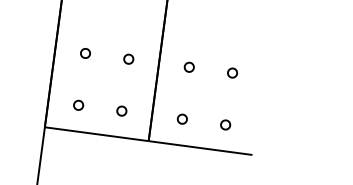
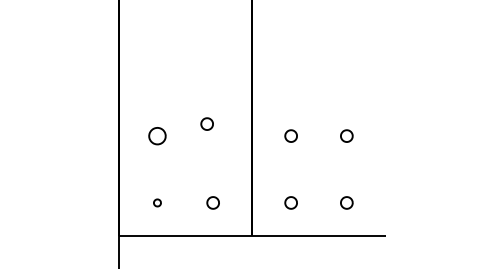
part: (85, 53) -> (157, 135), size x1.4
part: (128, 58) -> (206, 123), moved
part: (78, 105) -> (157, 202), size x0.6

